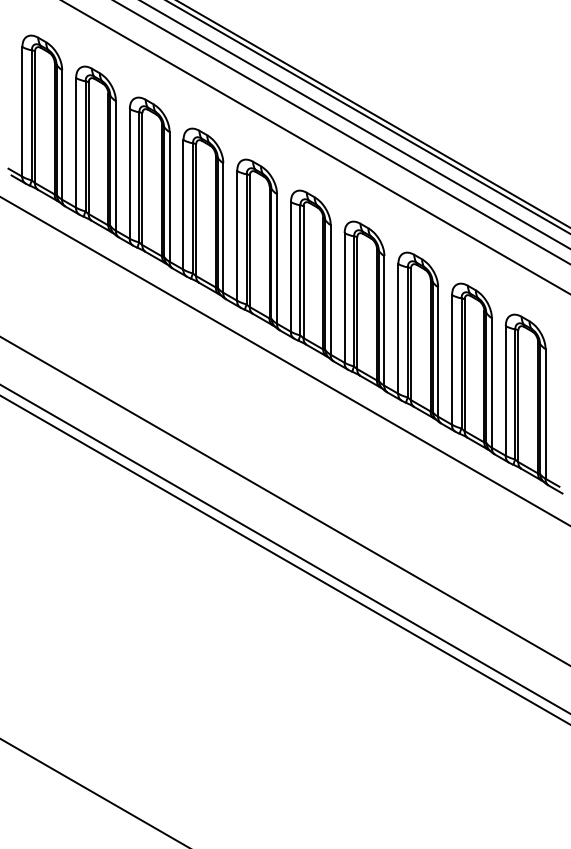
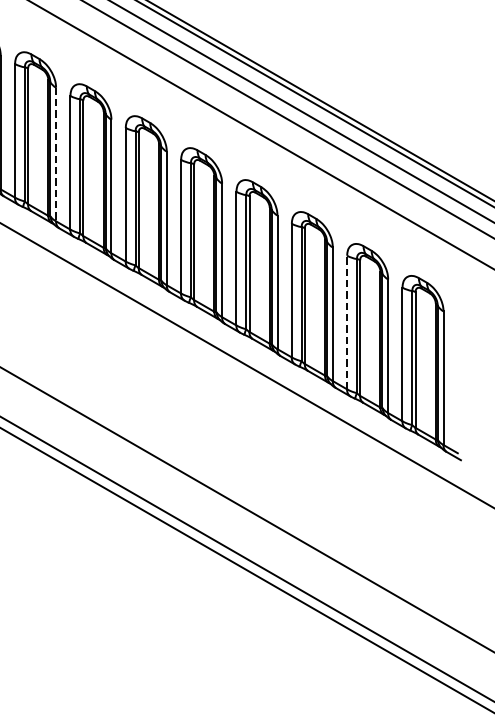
line: (169, 196) -> (55, 154), solid -> dashed
line: (452, 359) -> (347, 322), solid -> dashed

